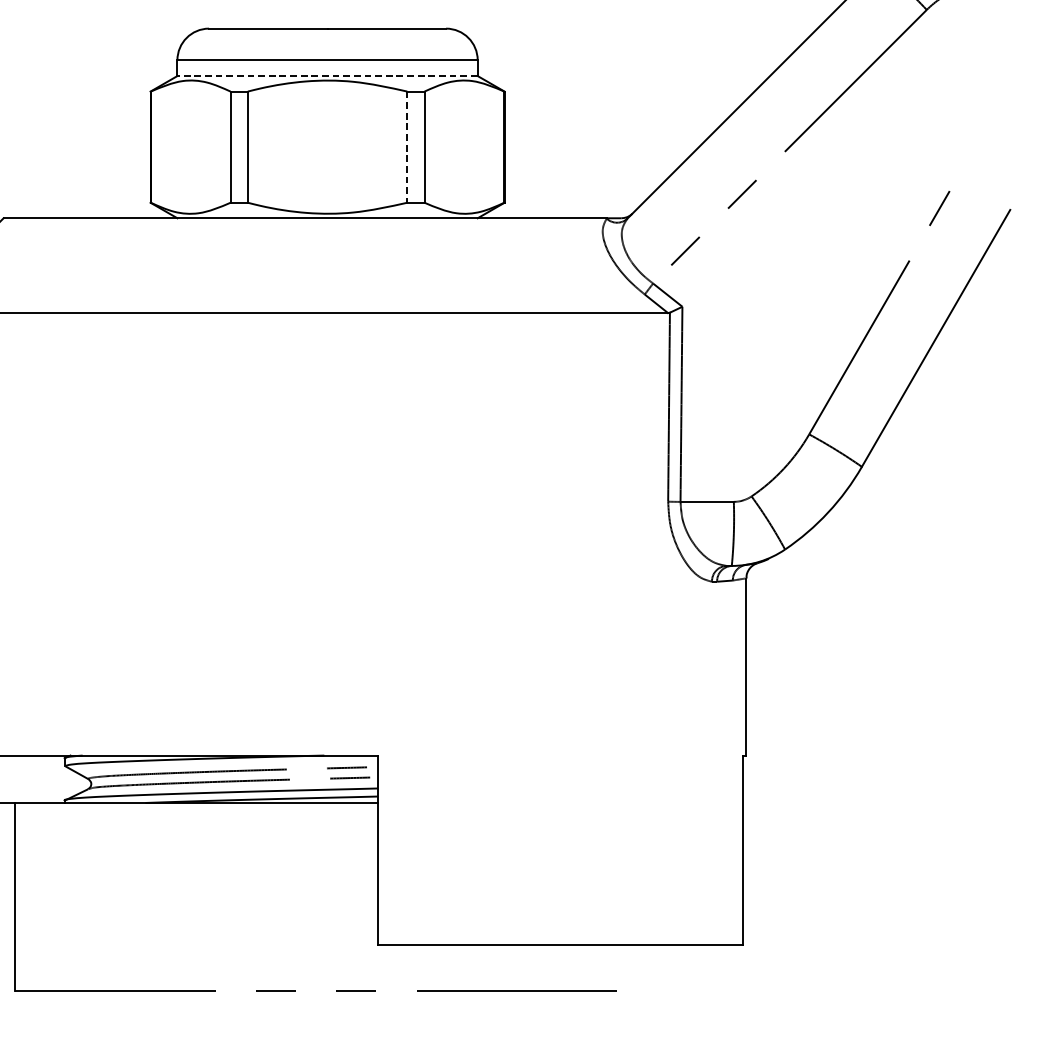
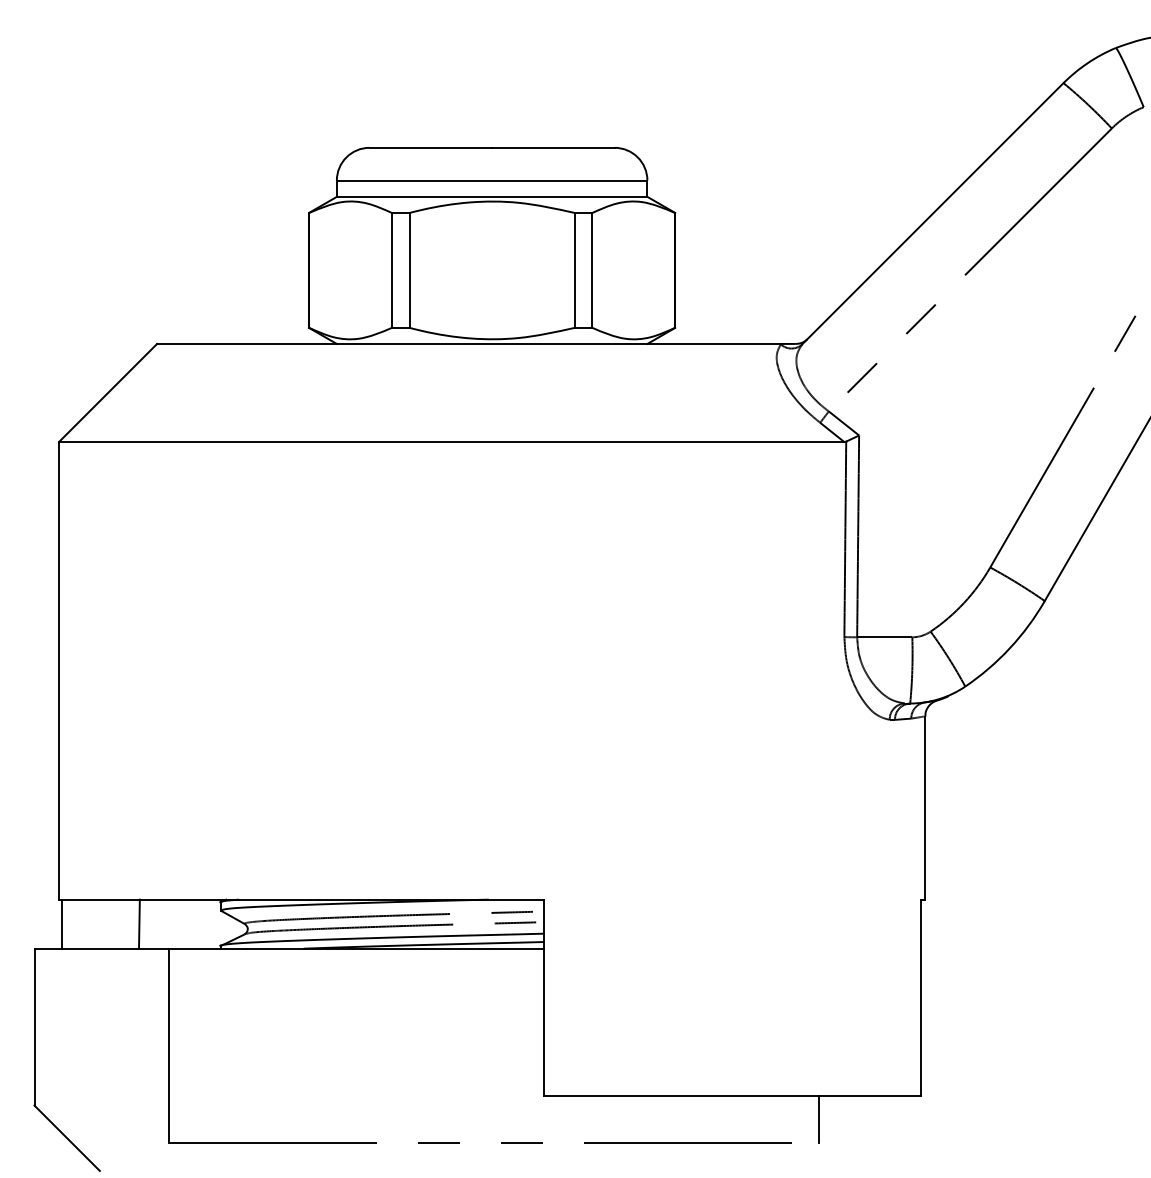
line: (326, 75) -> (491, 196), dashed -> solid
line: (407, 147) -> (574, 270), dashed -> solid
line: (644, 967) -> (819, 1118), added

